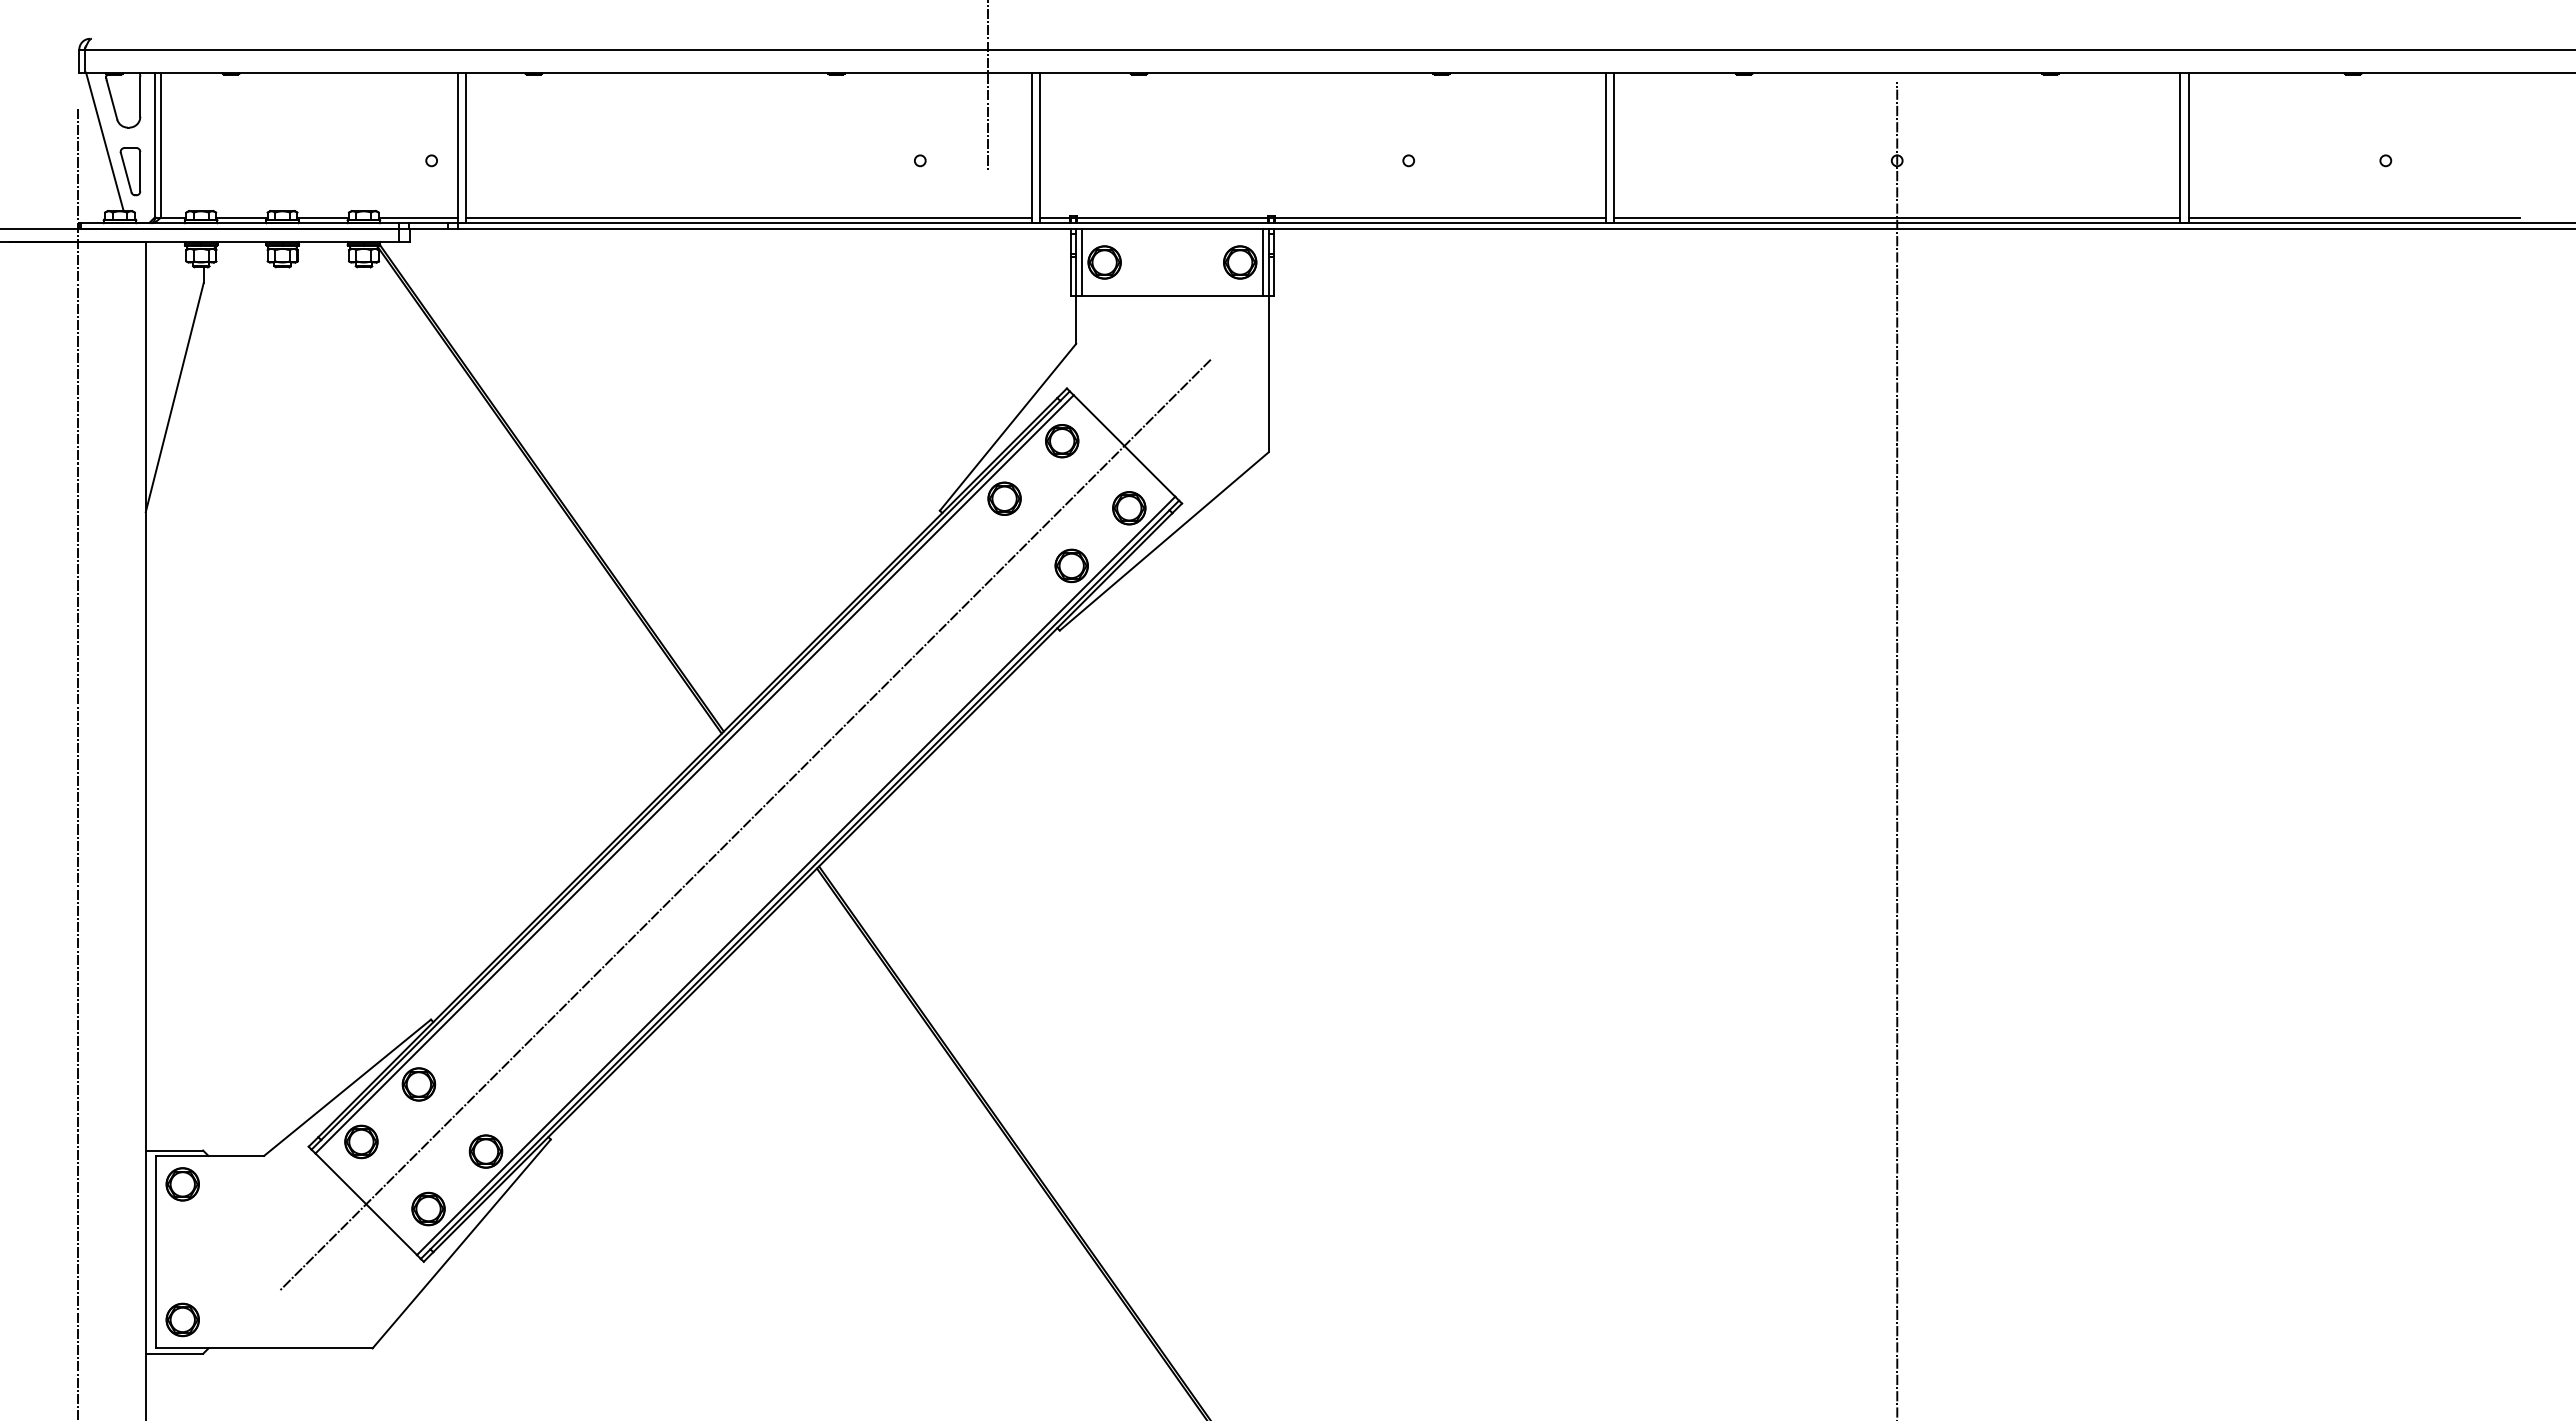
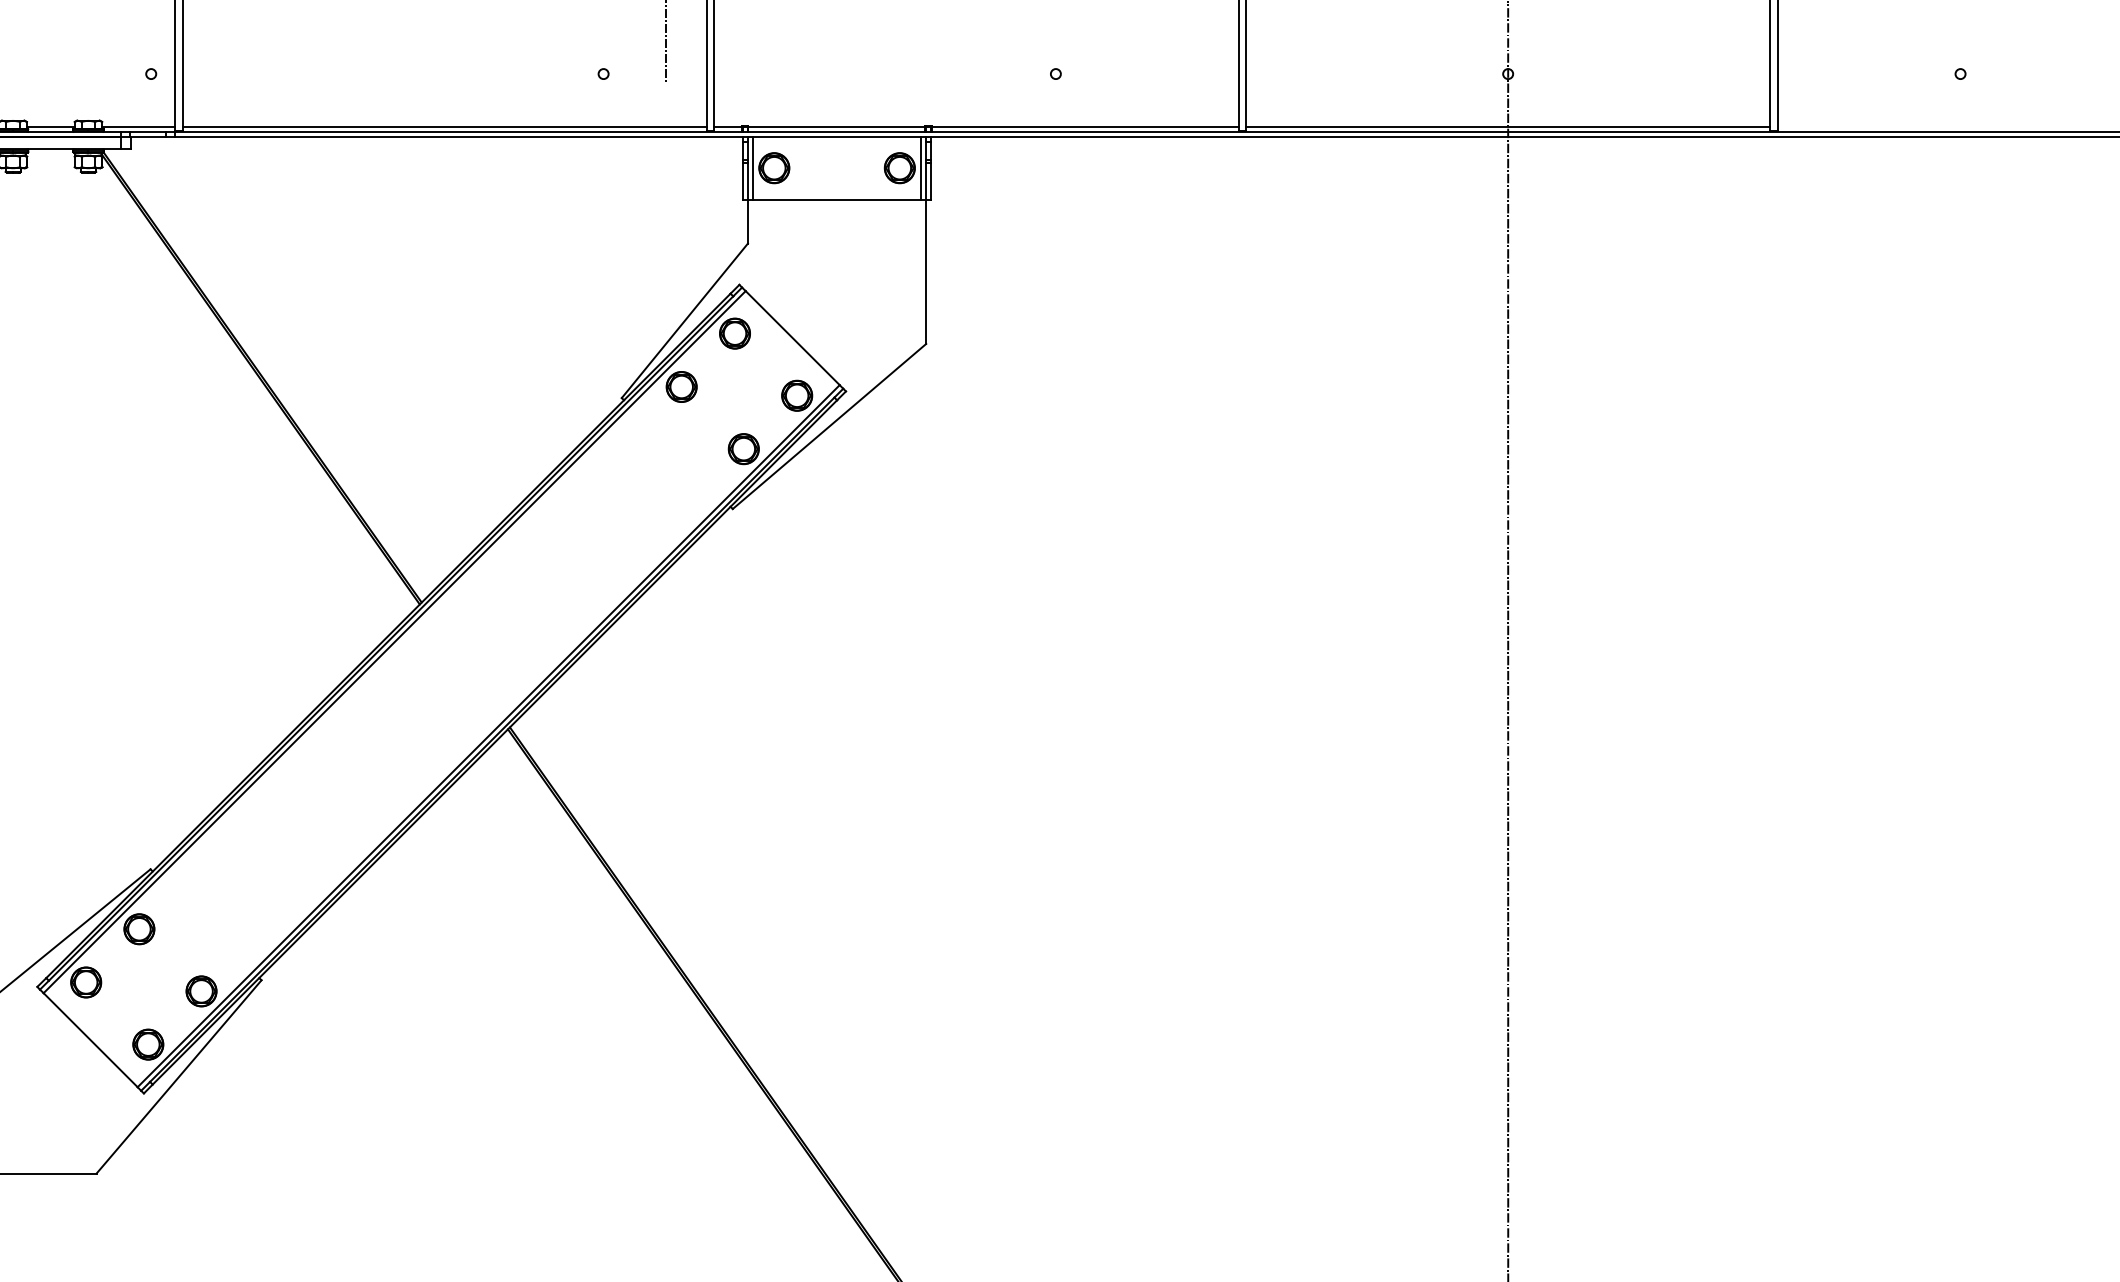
line: (2353, 217) -> (1930, 126), removed
line: (744, 824) -> (440, 688), removed

